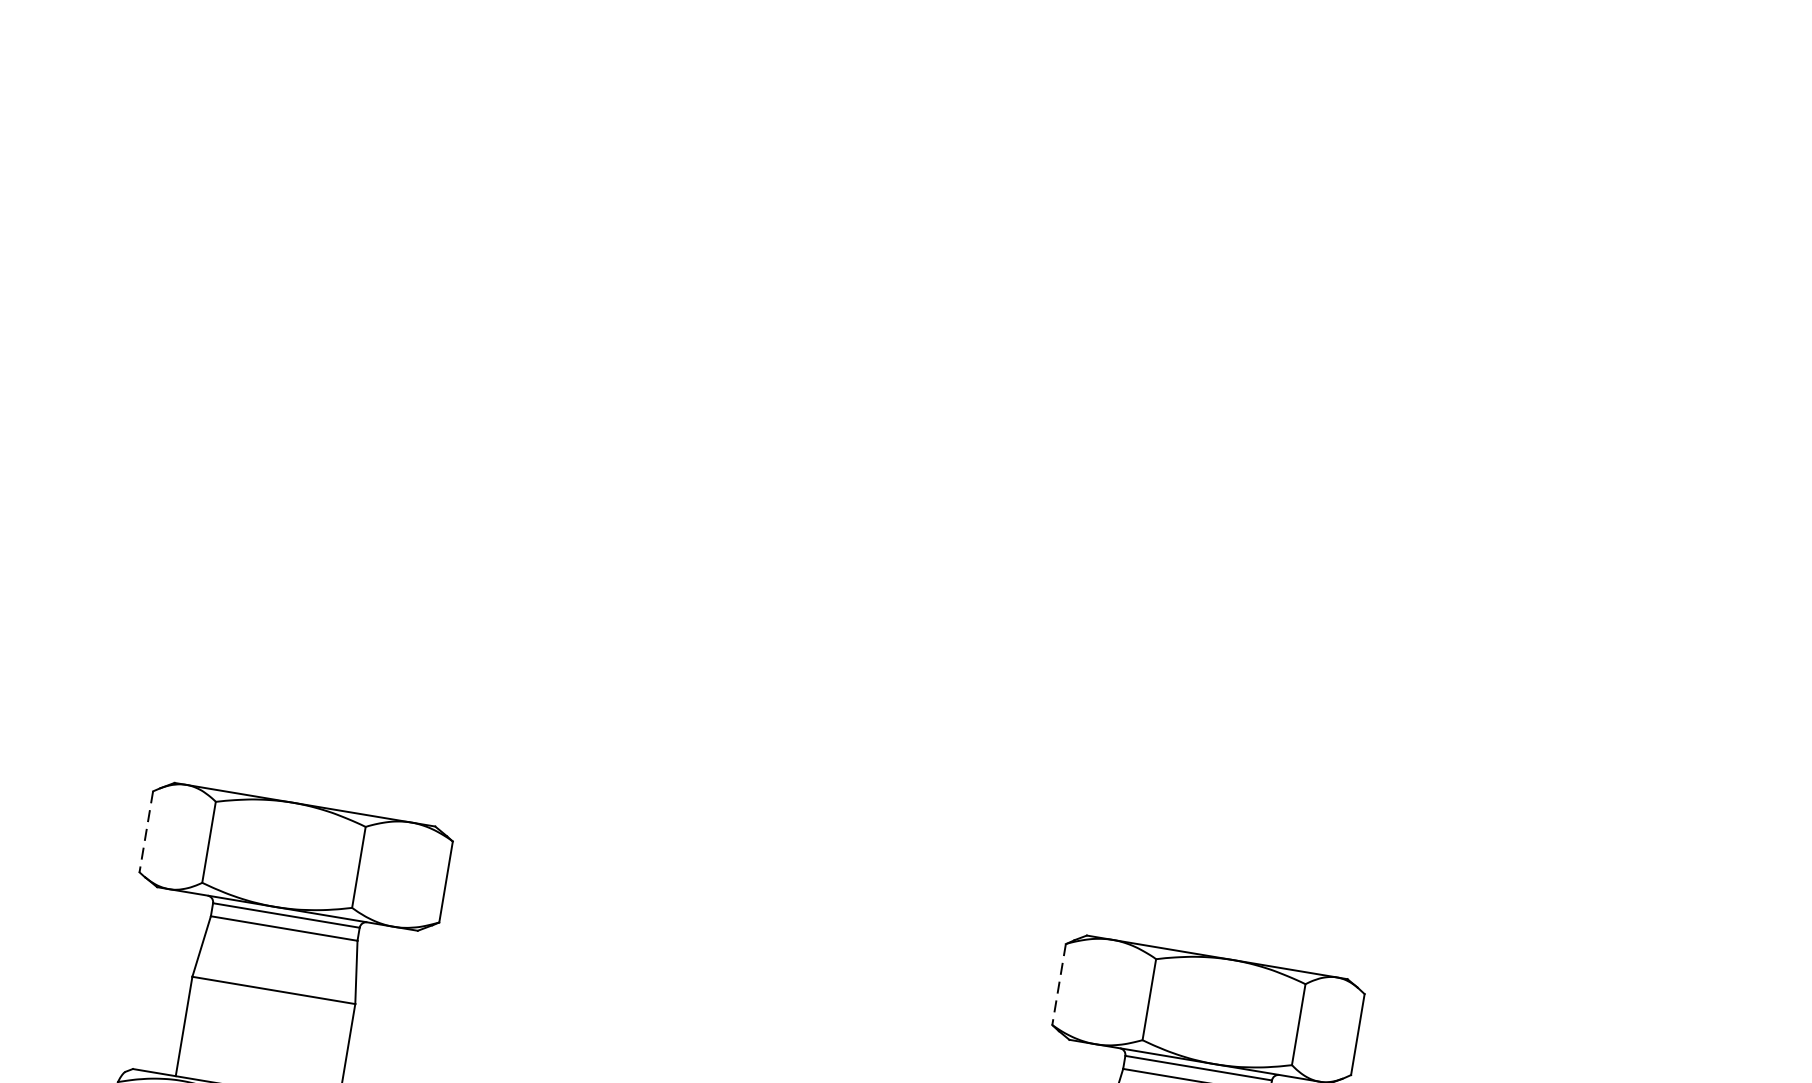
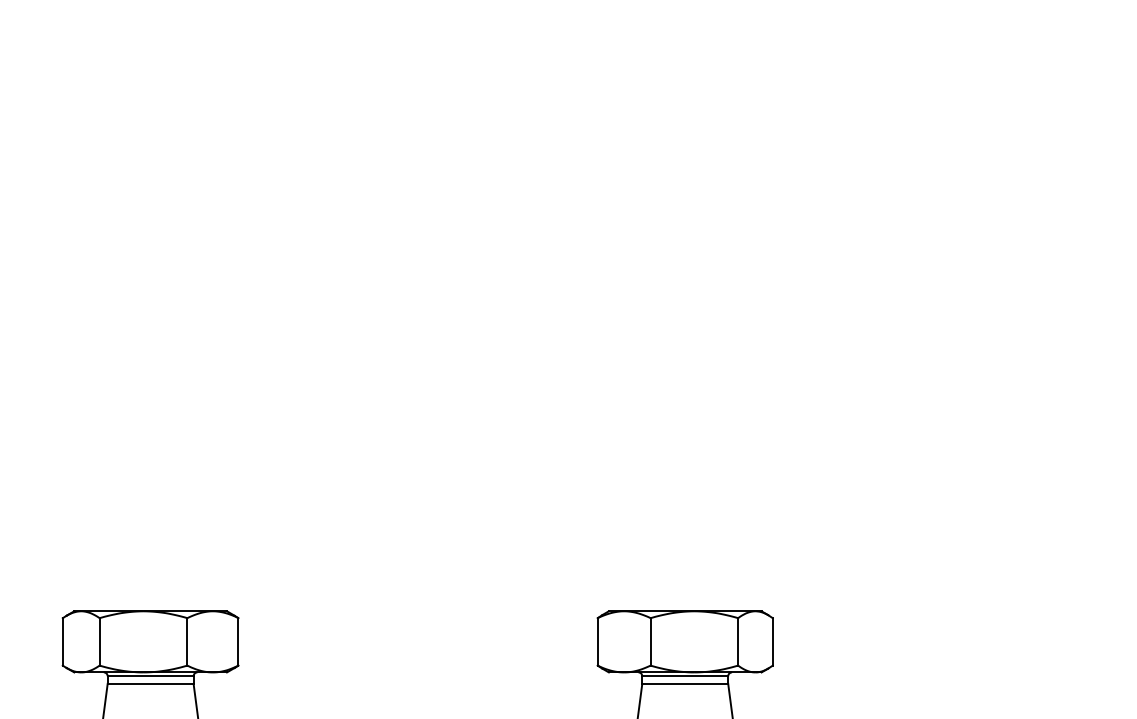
line: (145, 831) -> (62, 641), dashed -> solid
line: (1058, 983) -> (597, 641), dashed -> solid

